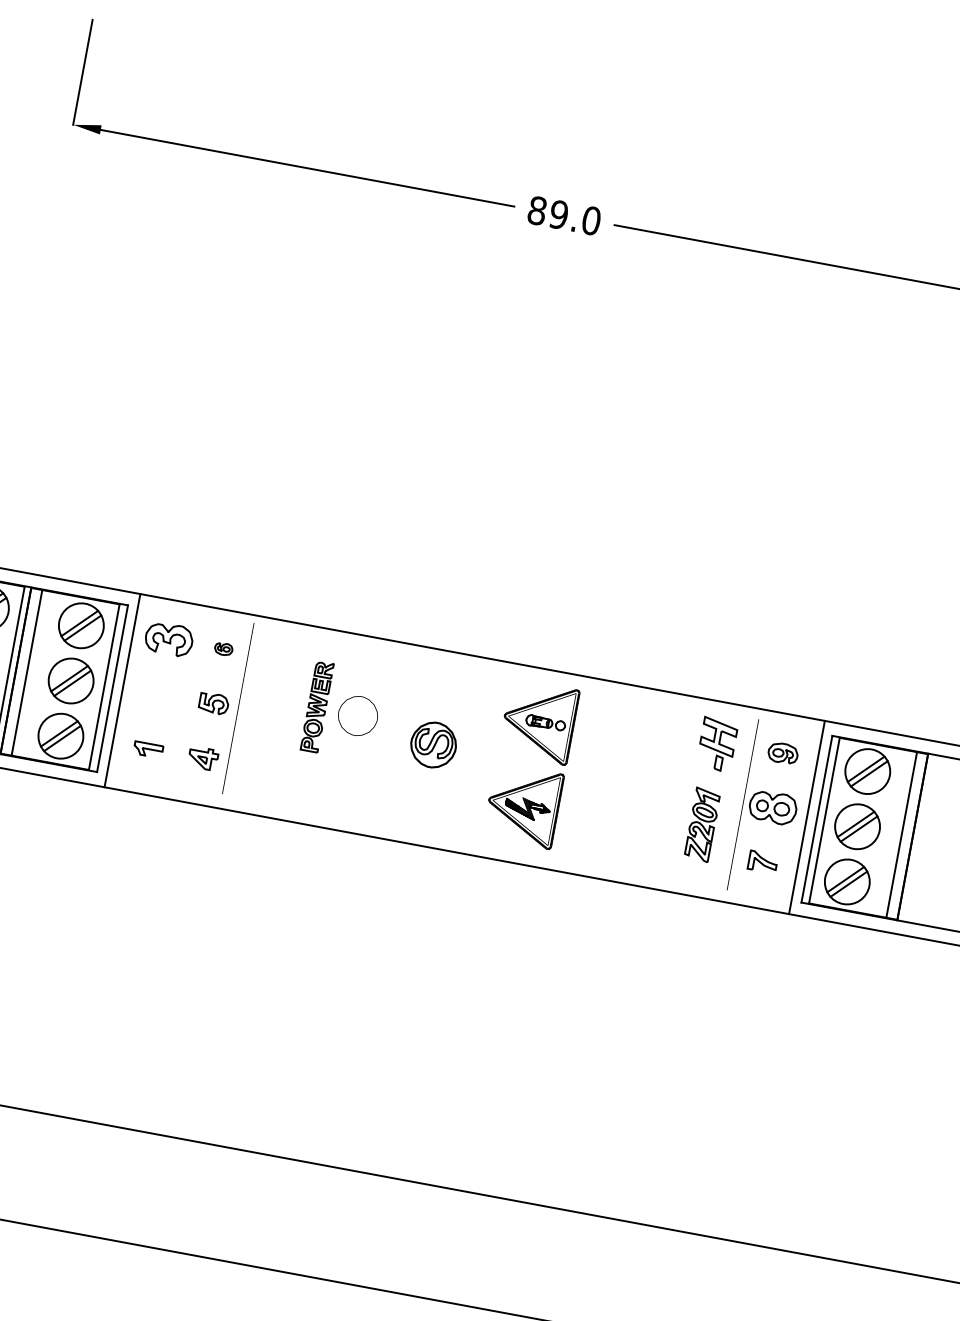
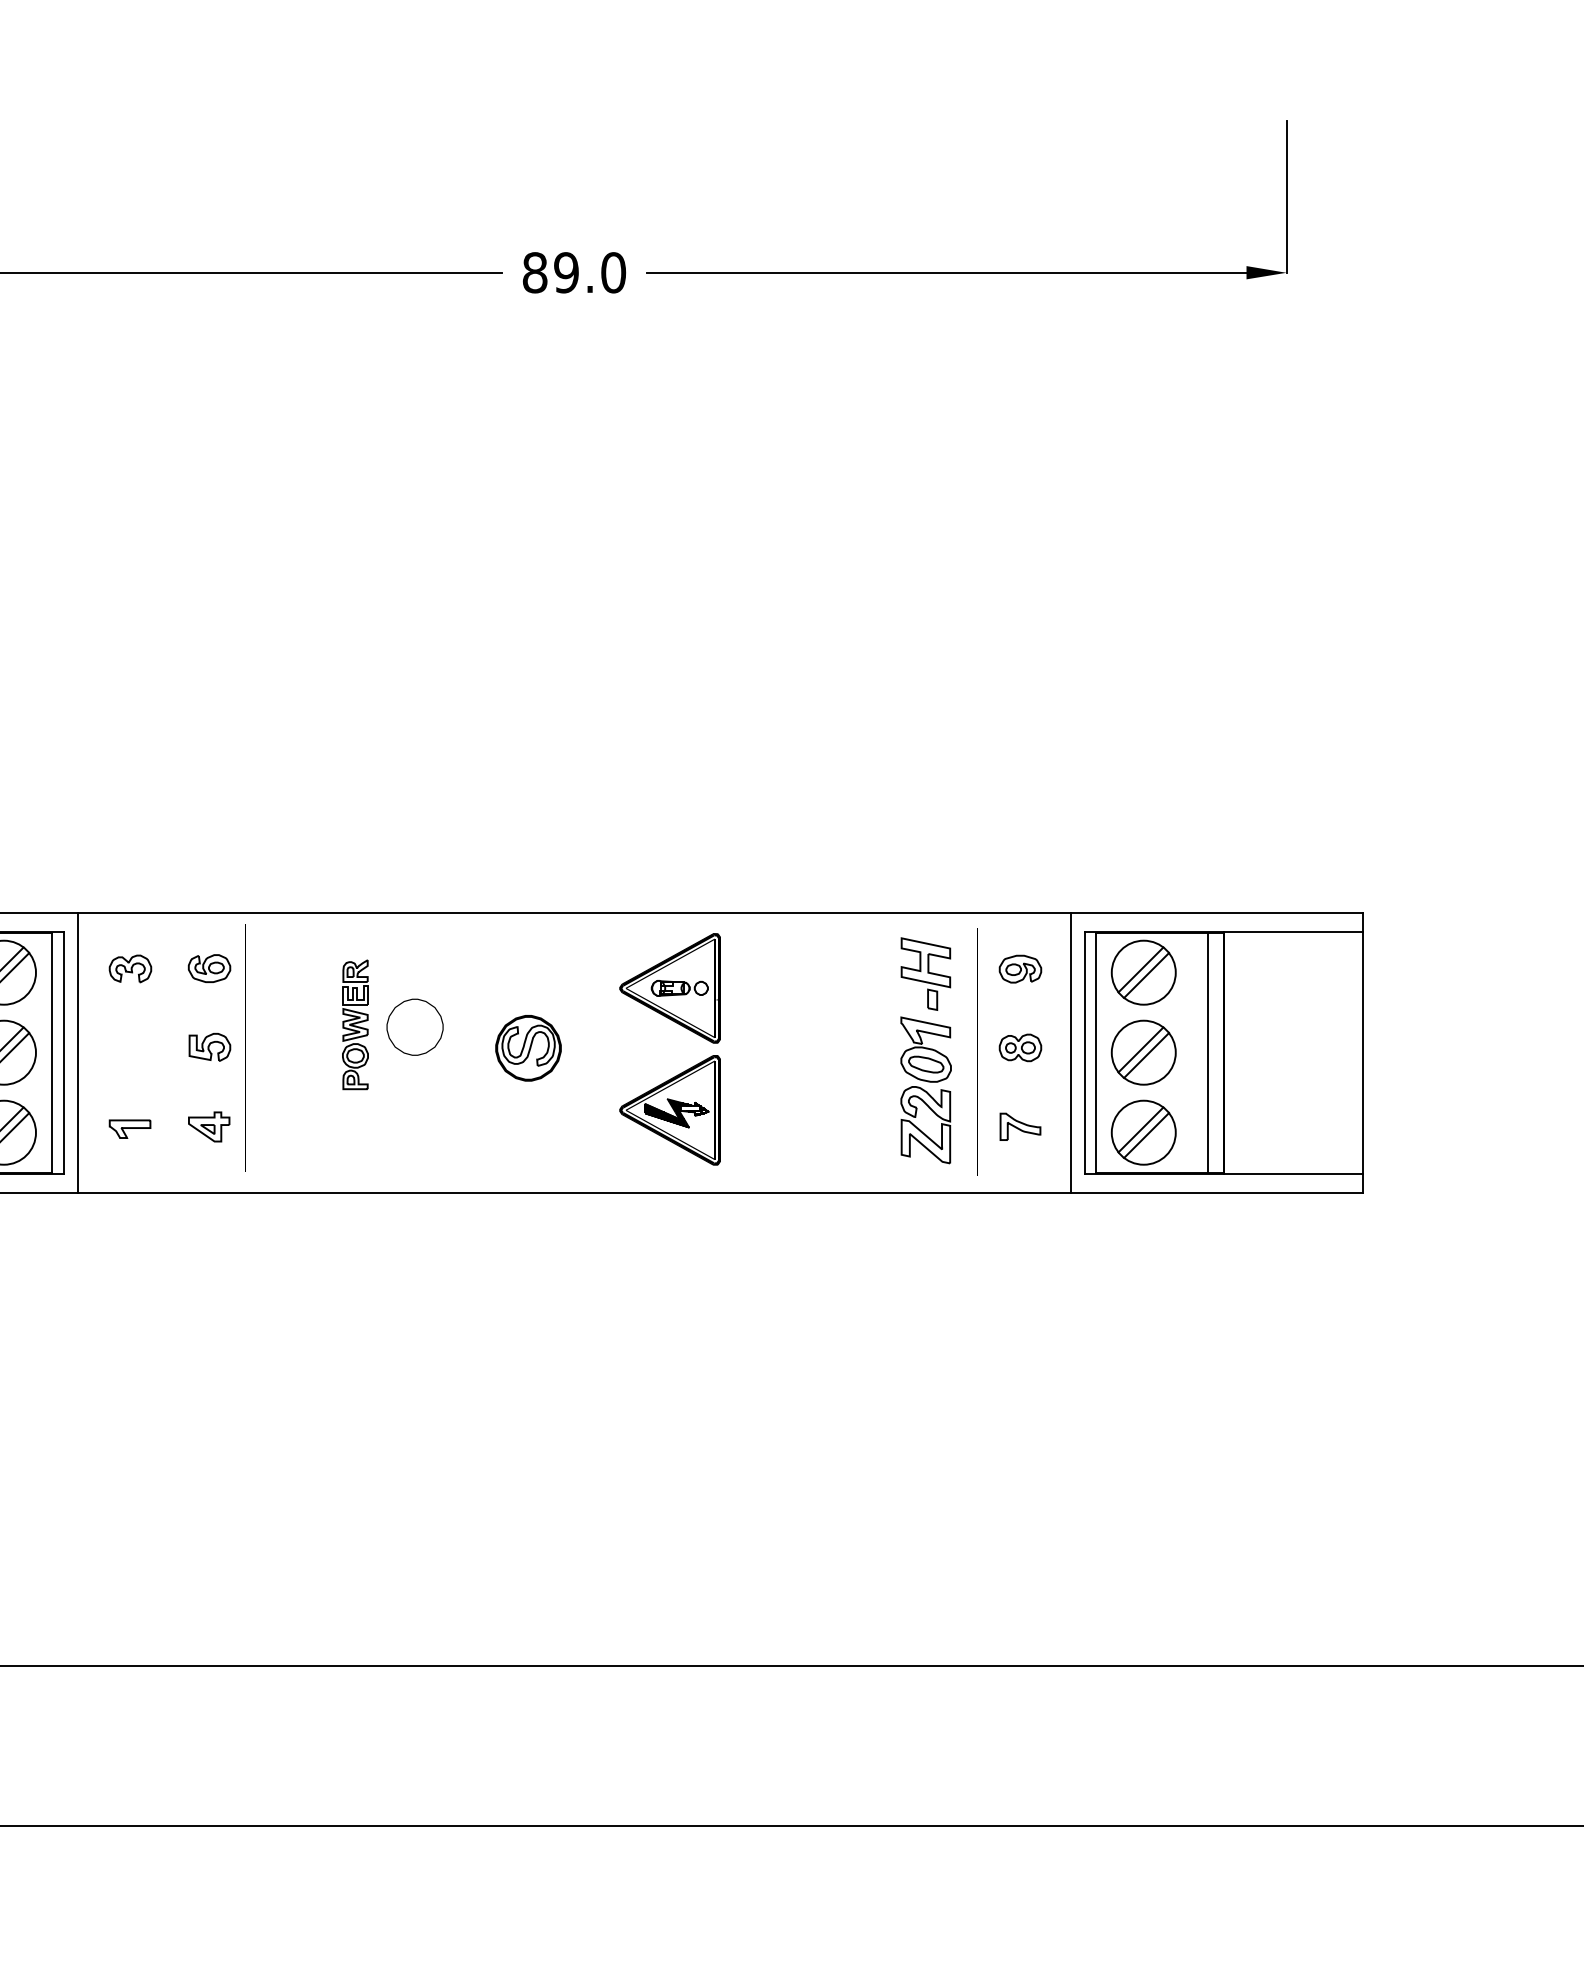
part: (169, 639) -> (130, 968), size x0.62
part: (223, 649) -> (209, 968), size x1.67
part: (773, 807) -> (1020, 1047), size x0.62
part: (702, 824) -> (925, 1090), size x1.43

